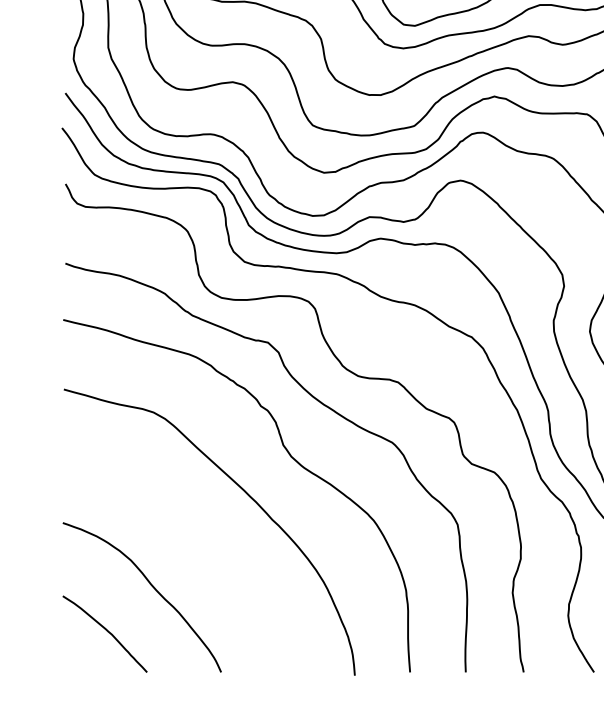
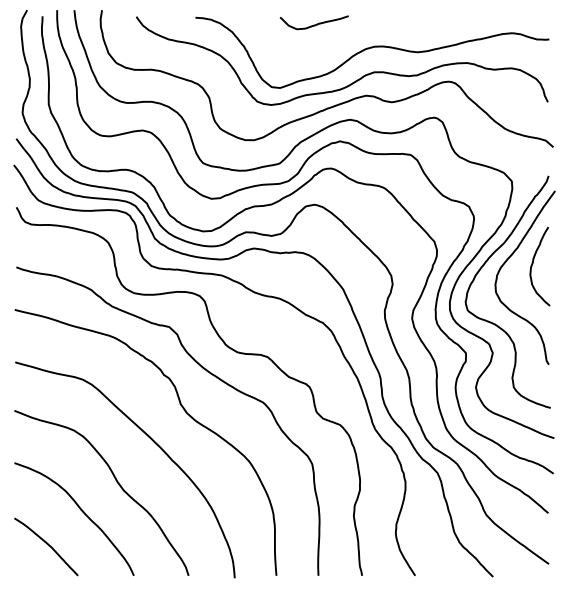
curve: (198, 548) -> (116, 482), added

